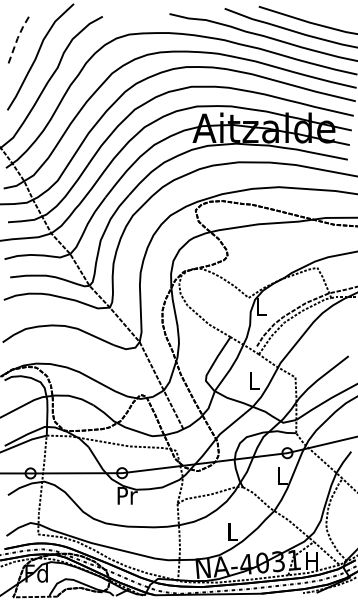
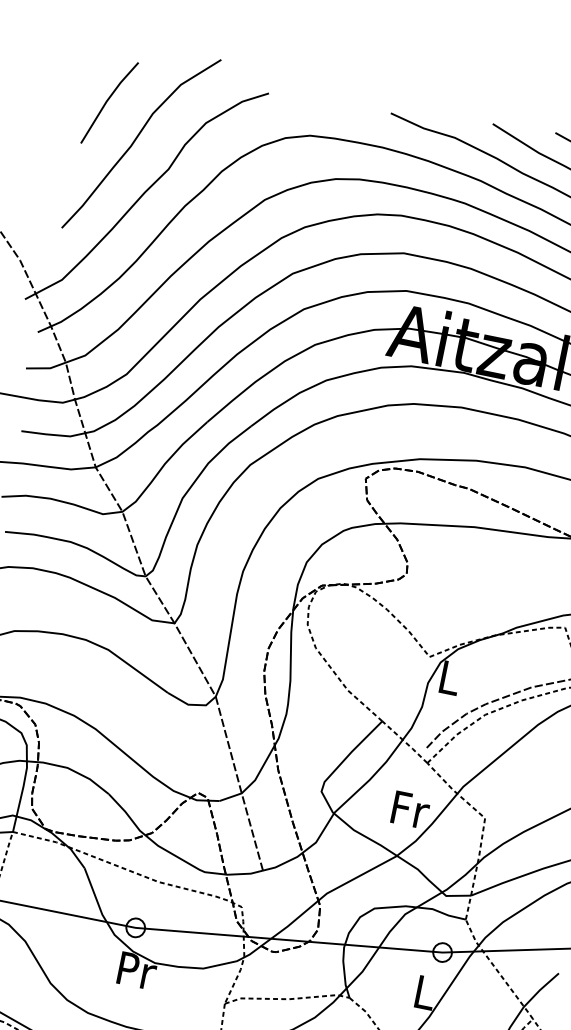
line: (18, 37) -> (108, 100), dashed -> solid
text: (254, 380) -> (409, 808), L -> Fr

